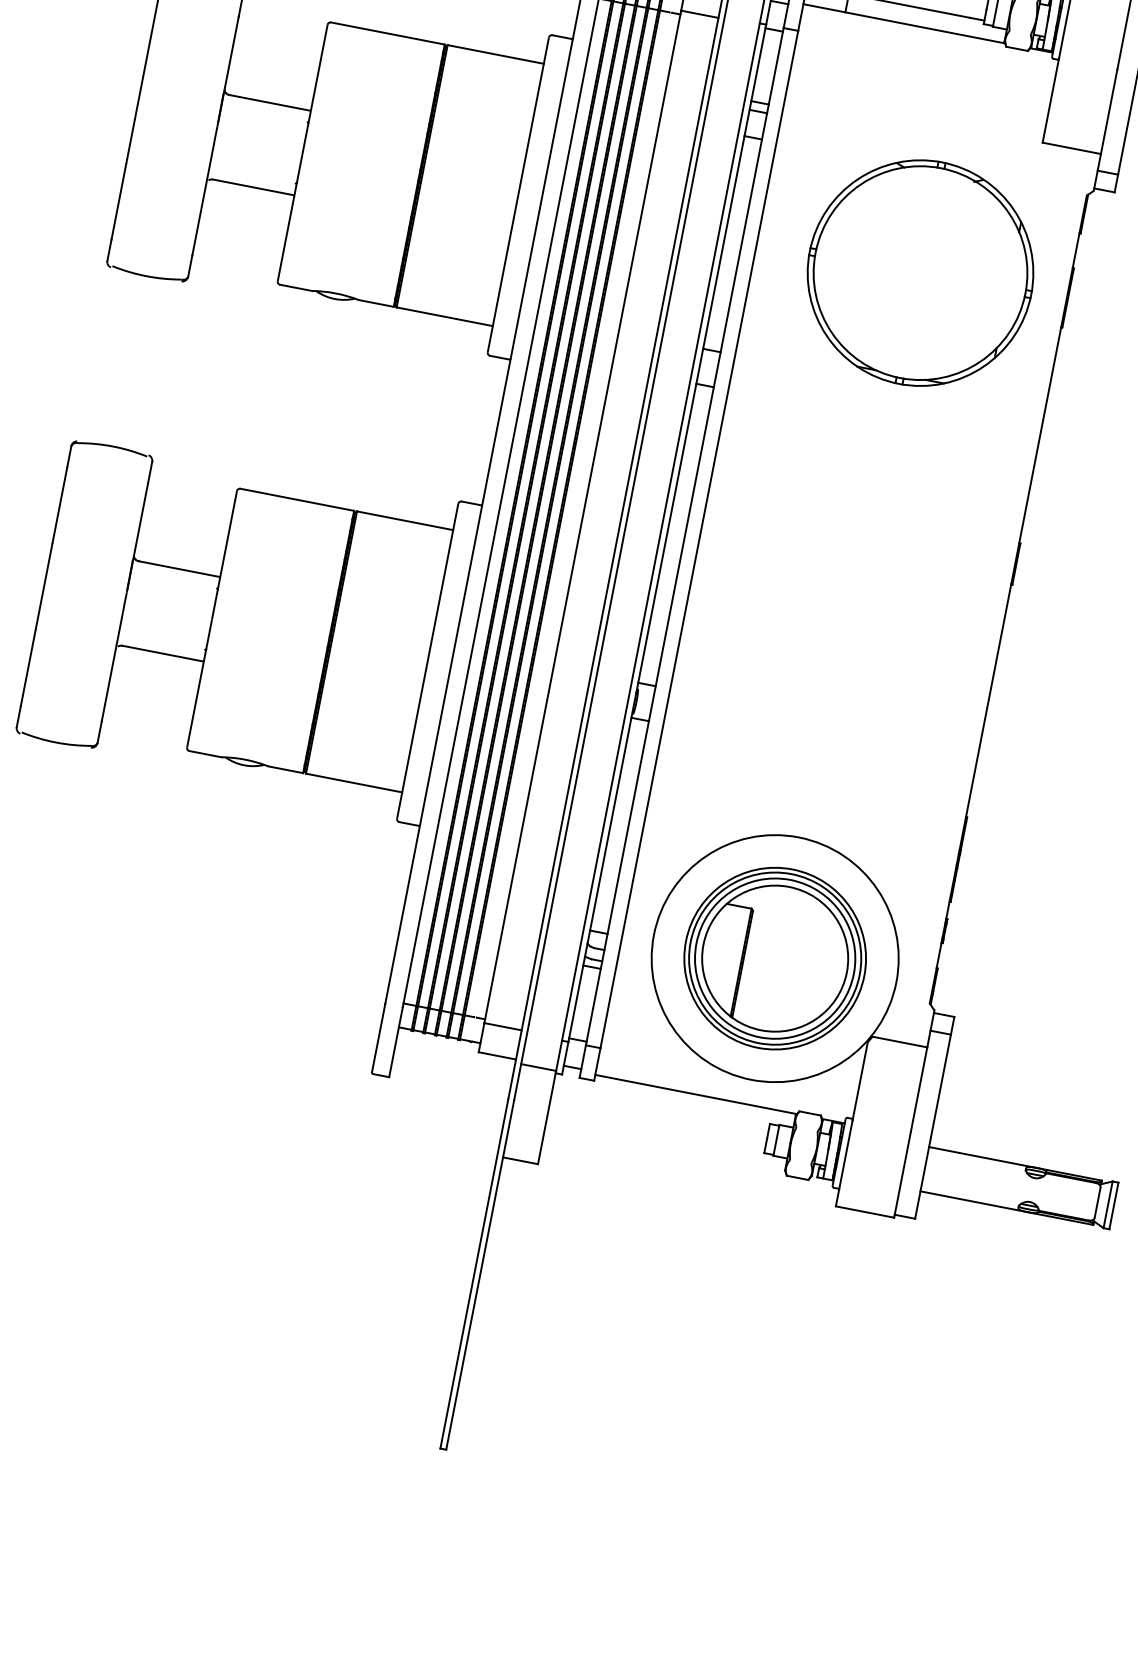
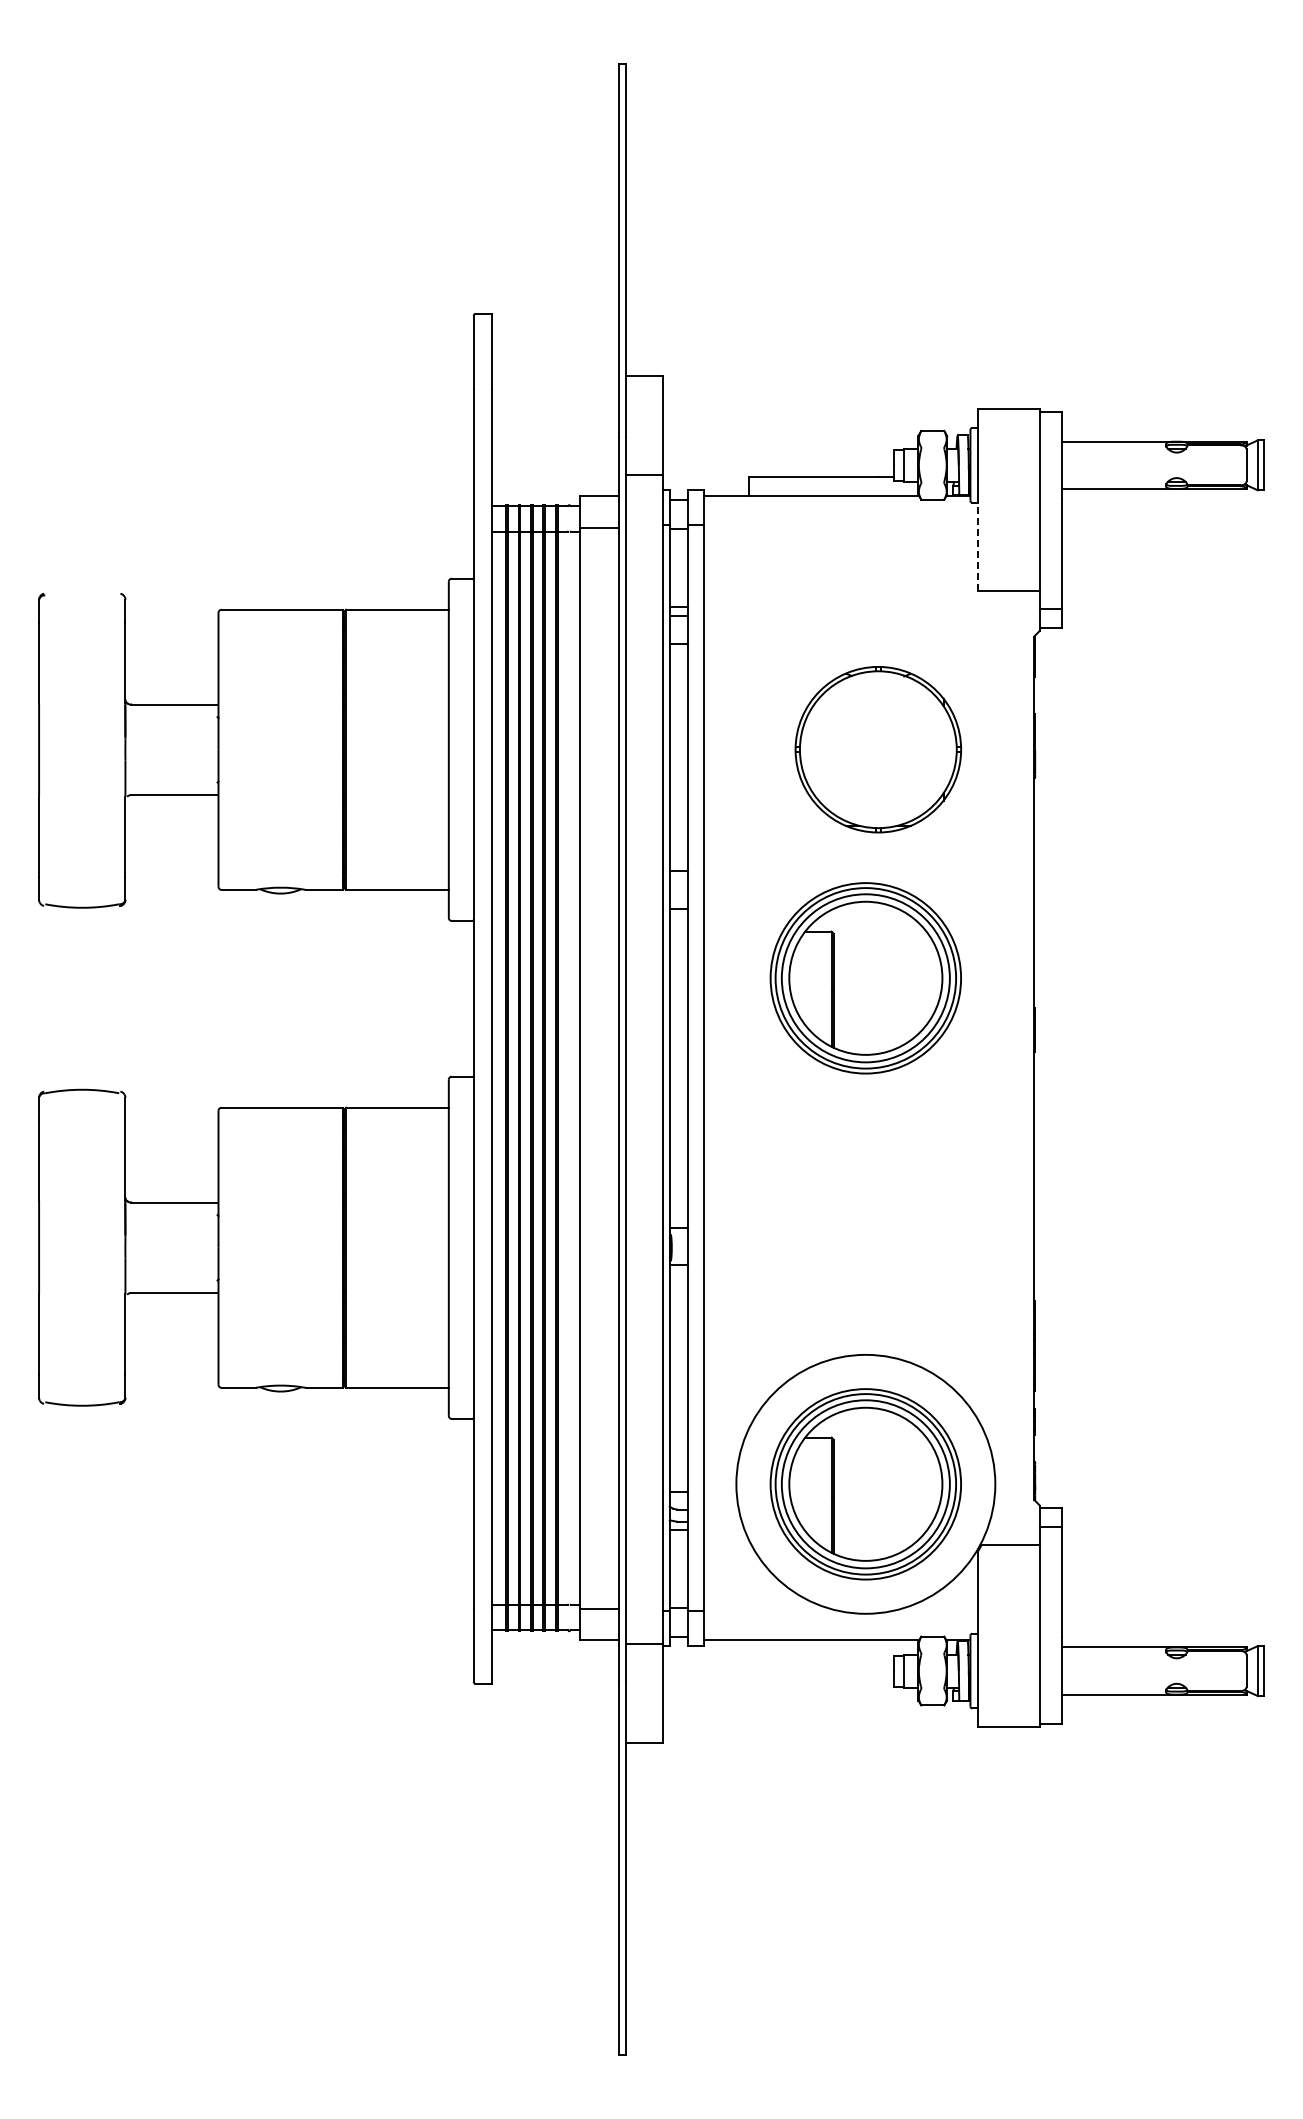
line: (1050, 99) -> (977, 545), solid -> dashed
part: (920, 272) -> (878, 749), size x0.7
part: (866, 484) -> (865, 978), added

